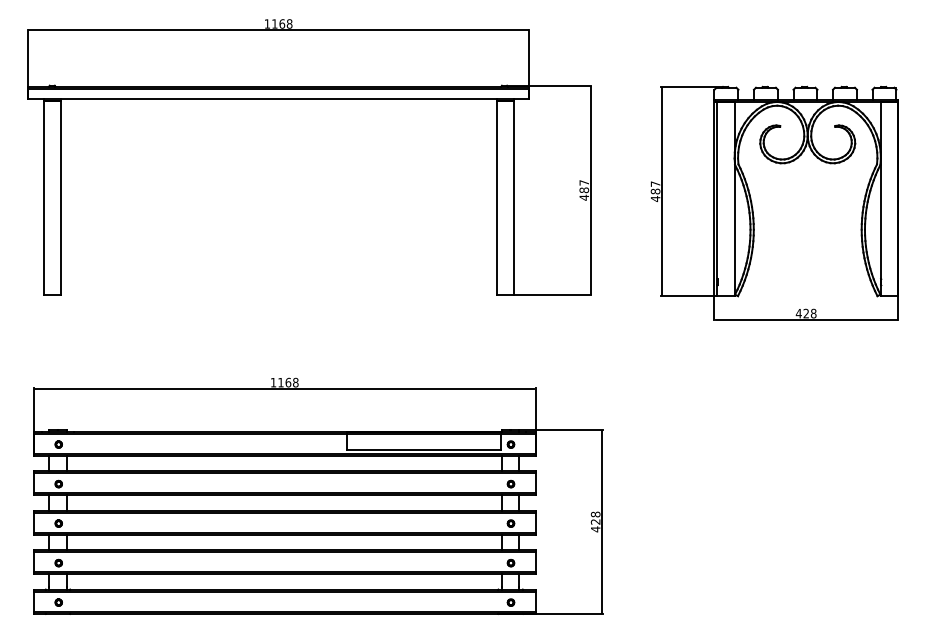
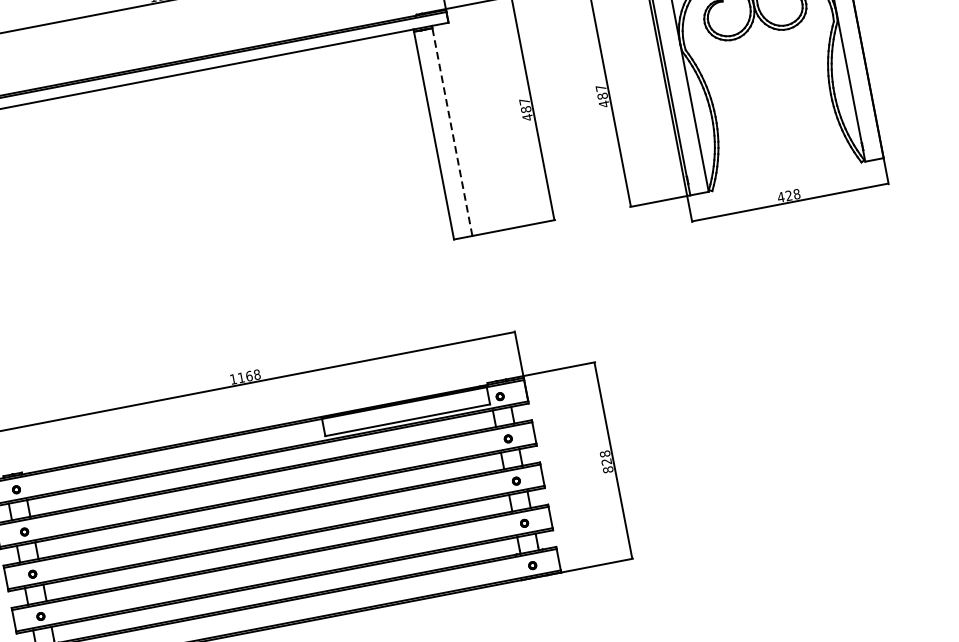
line: (513, 197) -> (451, 131), solid -> dashed
text: (595, 529) -> (608, 470), 428 -> 828

